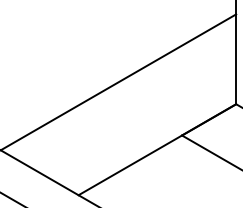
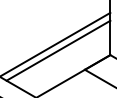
line: (125, 94) -> (58, 50), added

